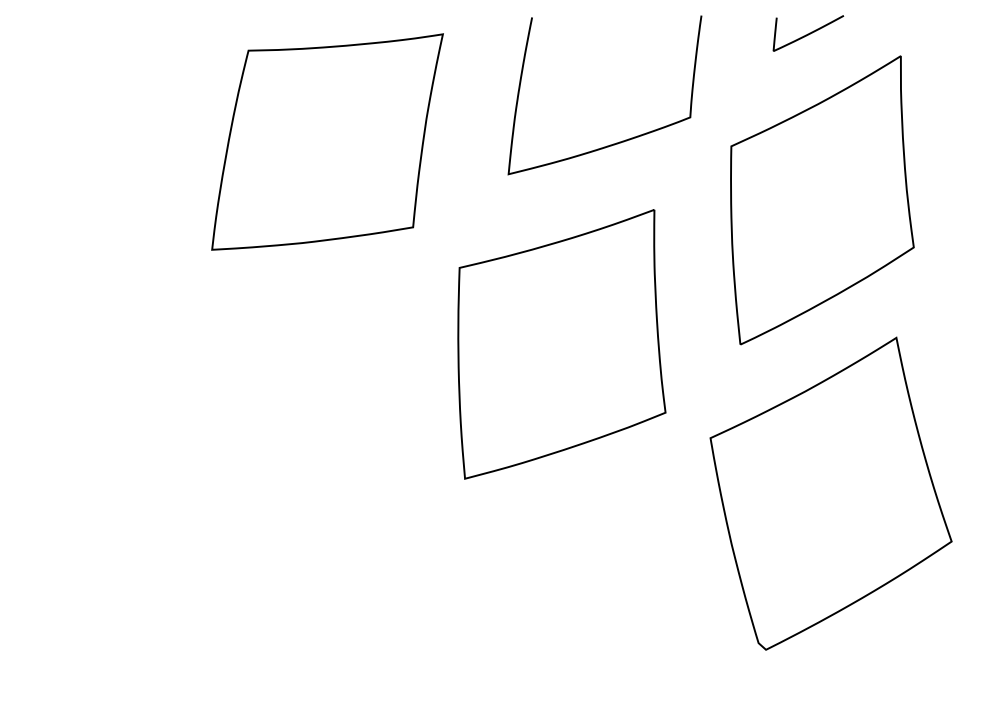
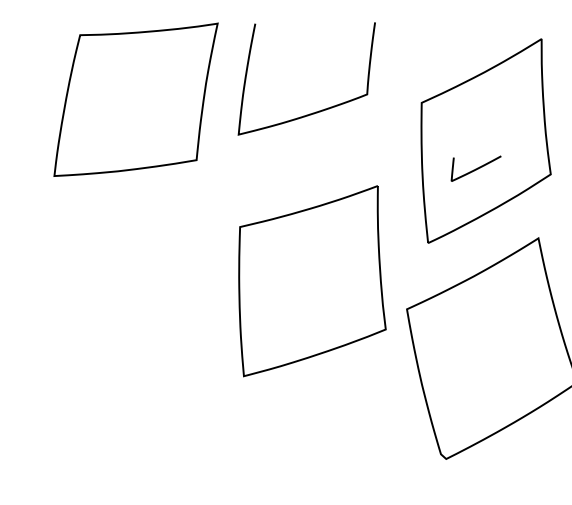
curve: (808, 33) -> (476, 168), moved
curve: (619, 141) -> (317, 111), moved
part: (561, 344) -> (312, 281), moved

